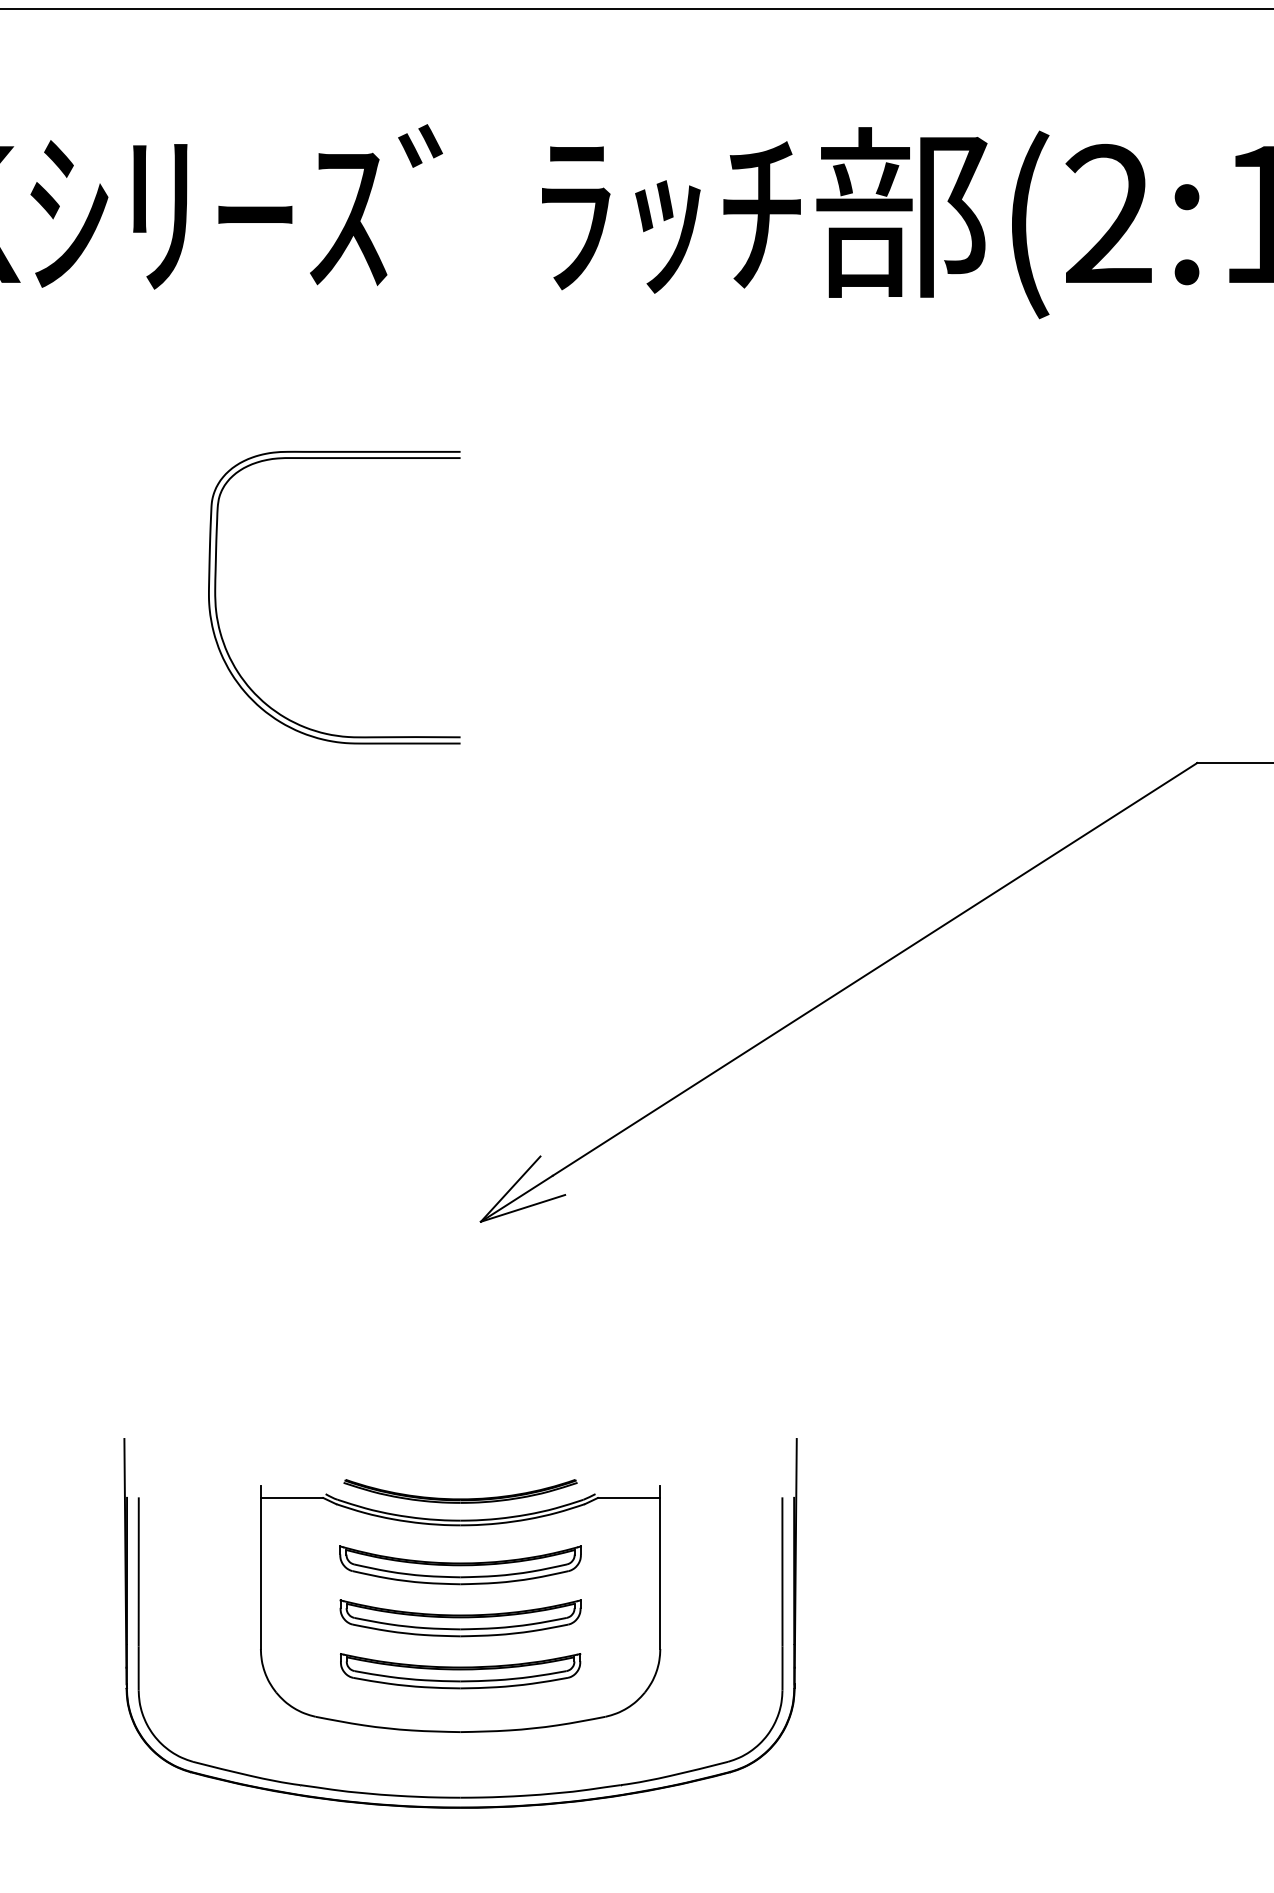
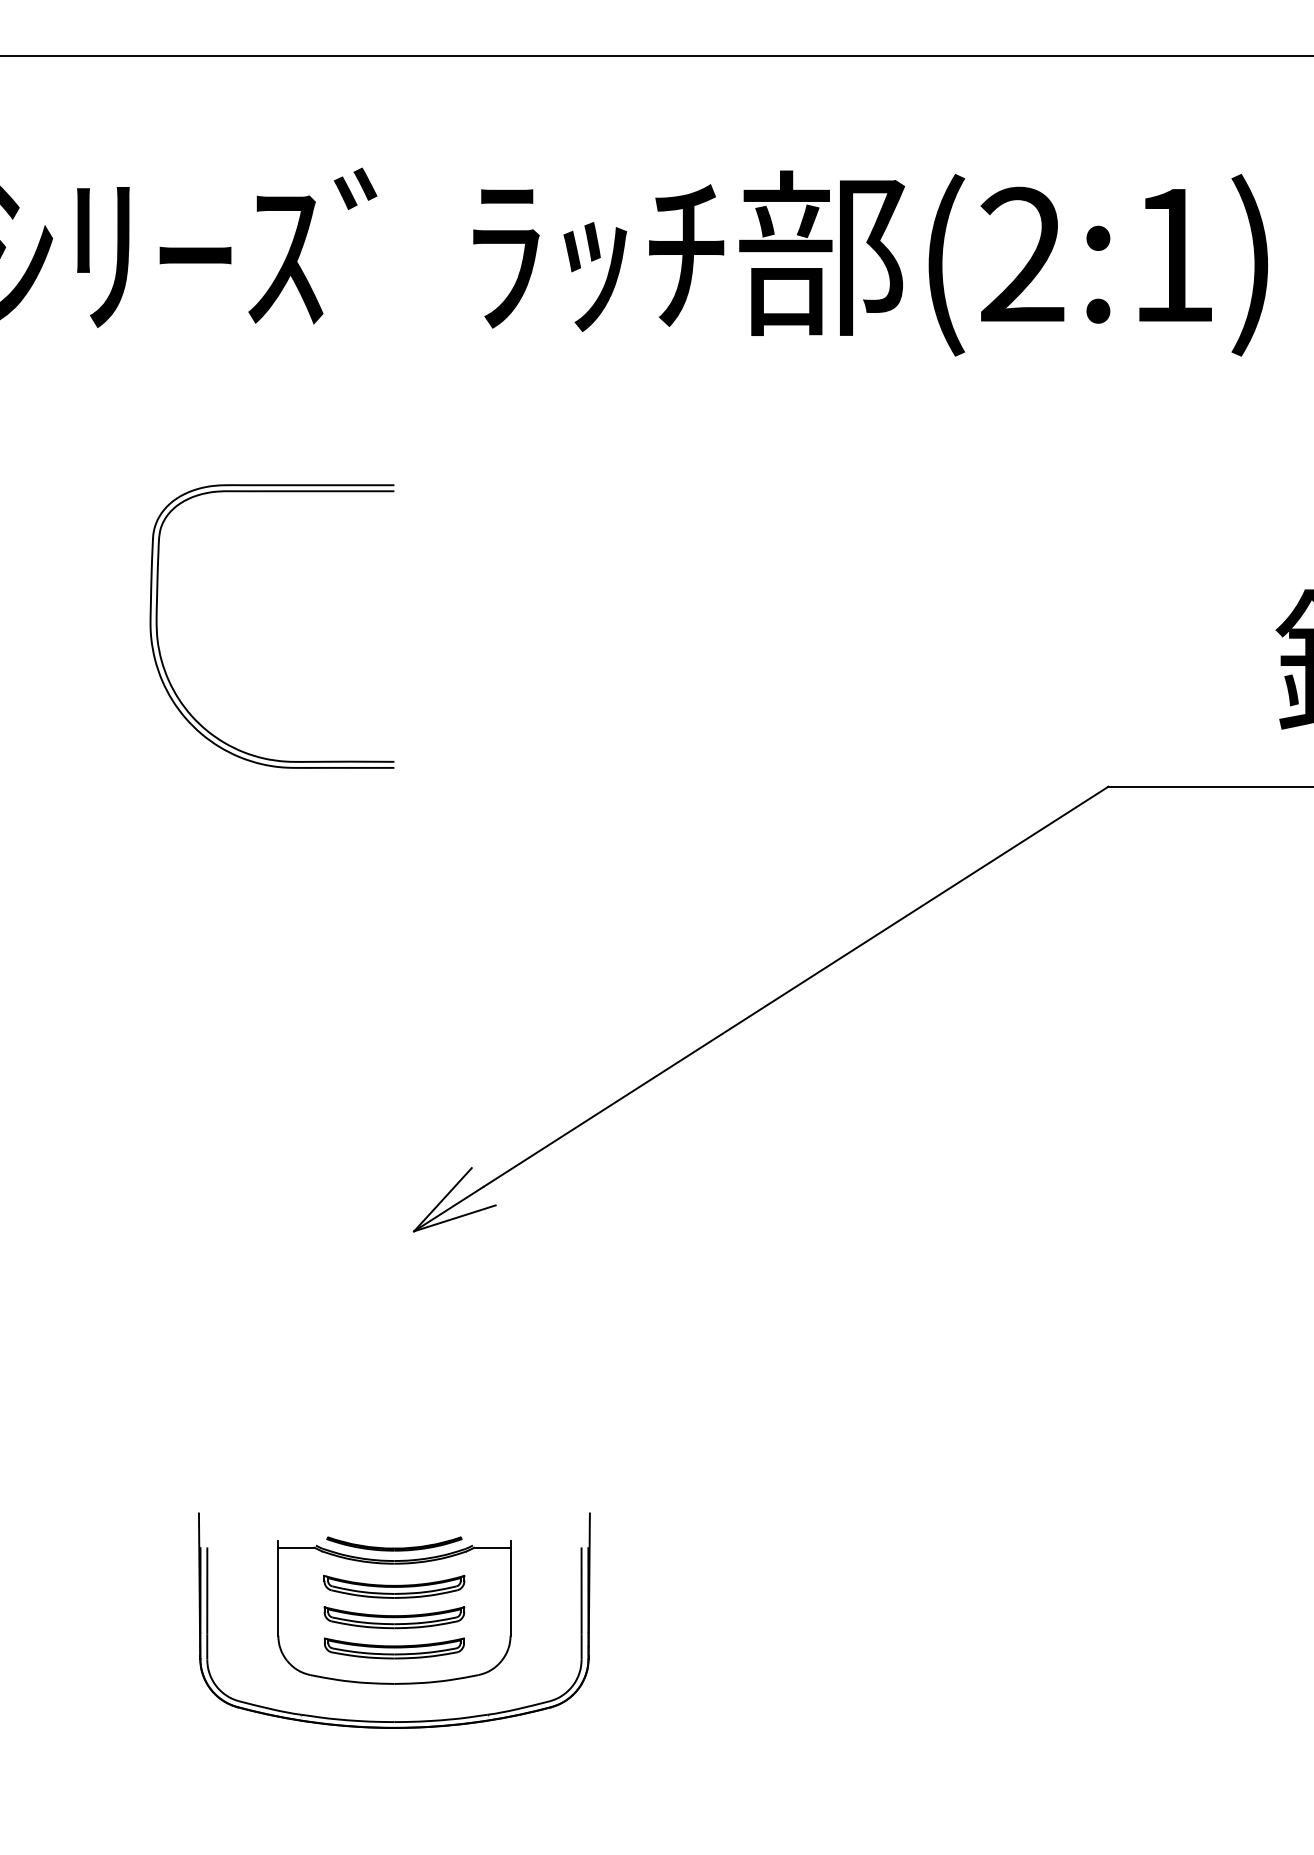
part: (460, 1623) -> (394, 1620), size x0.6

